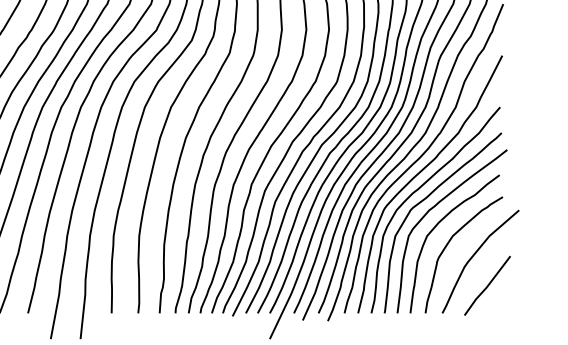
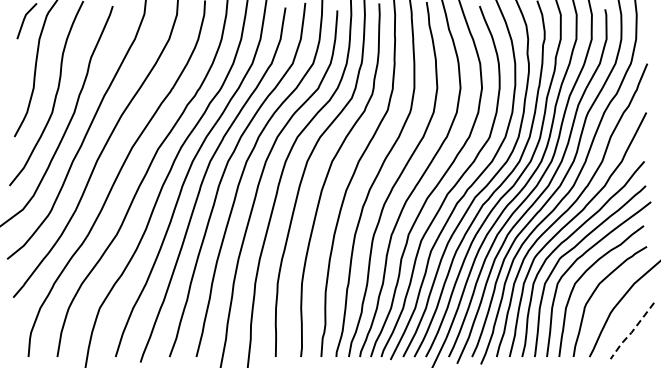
line: (486, 287) -> (631, 332), solid -> dashed

